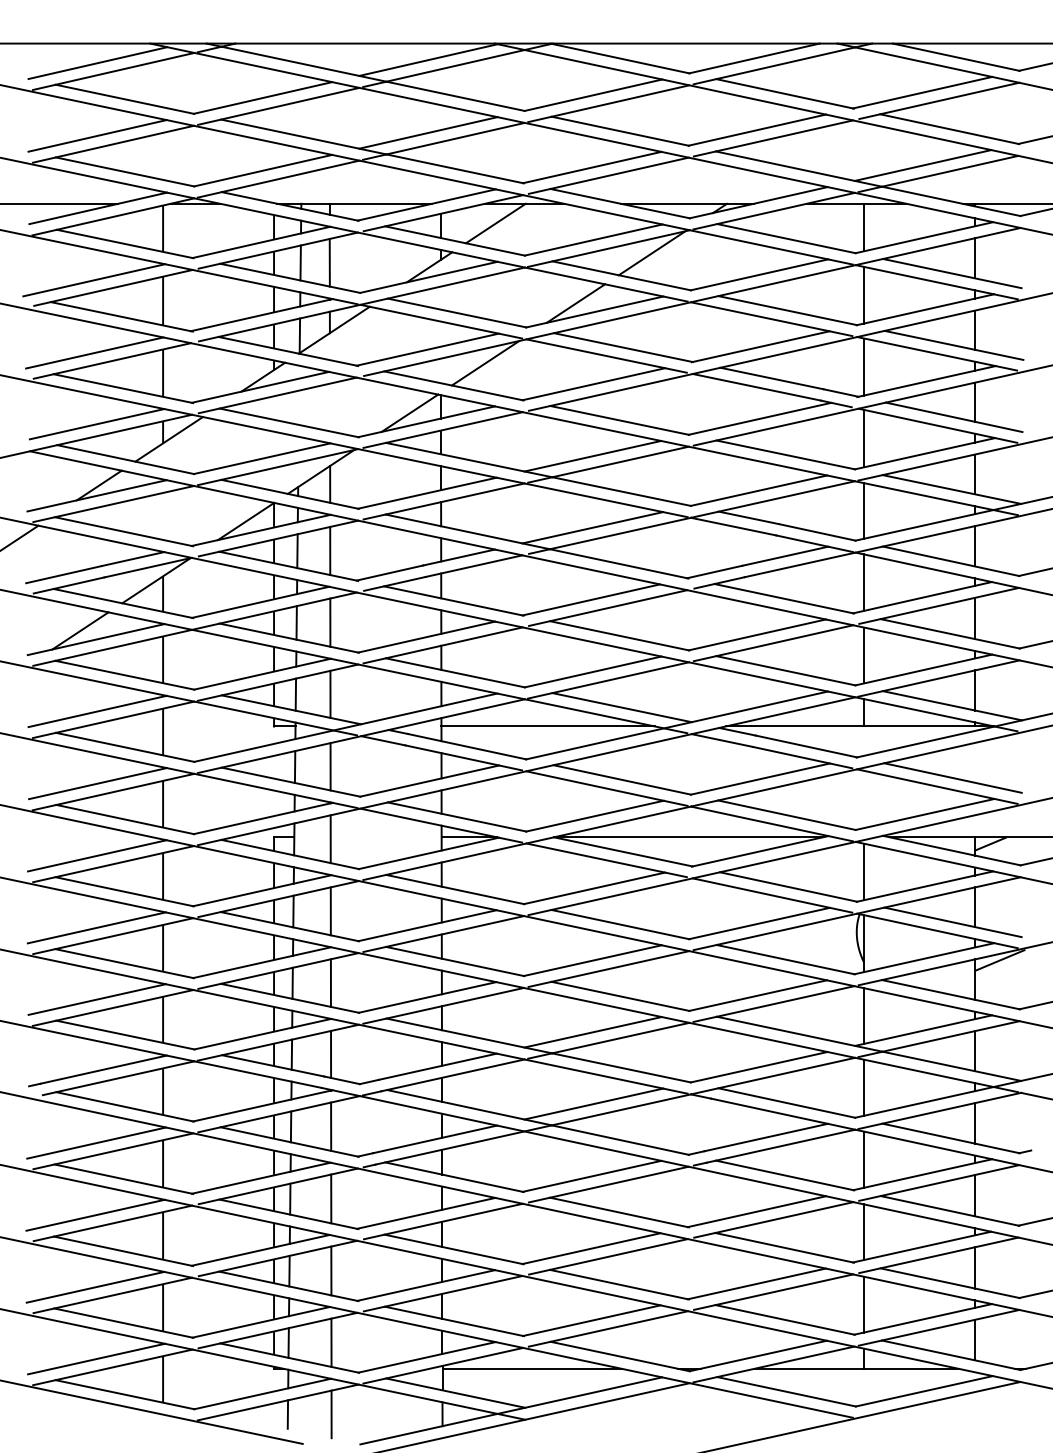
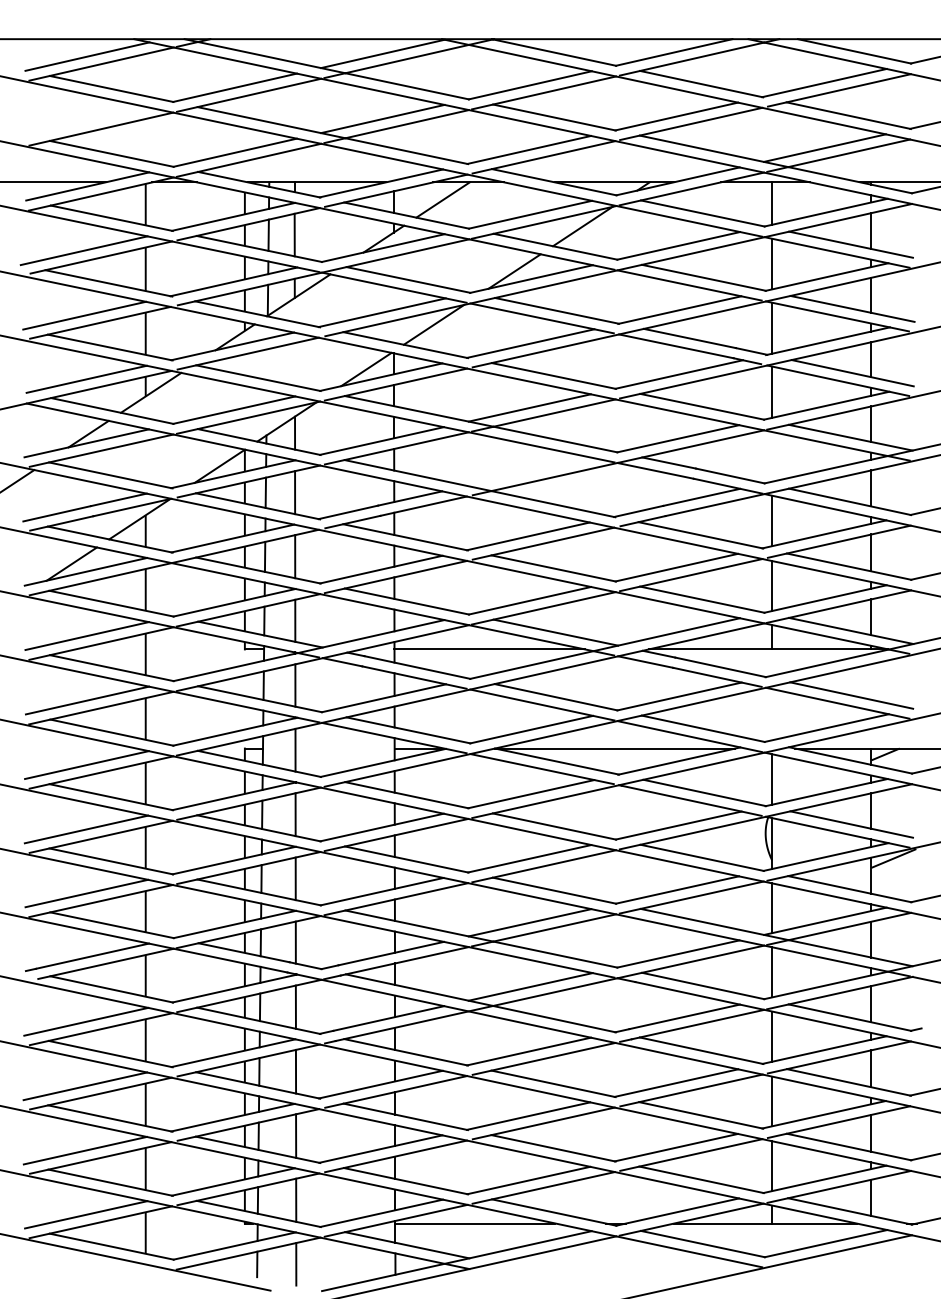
line: (97, 135) -> (87, 121), removed
line: (864, 510) -> (772, 456), removed
line: (592, 527) -> (529, 471), removed

